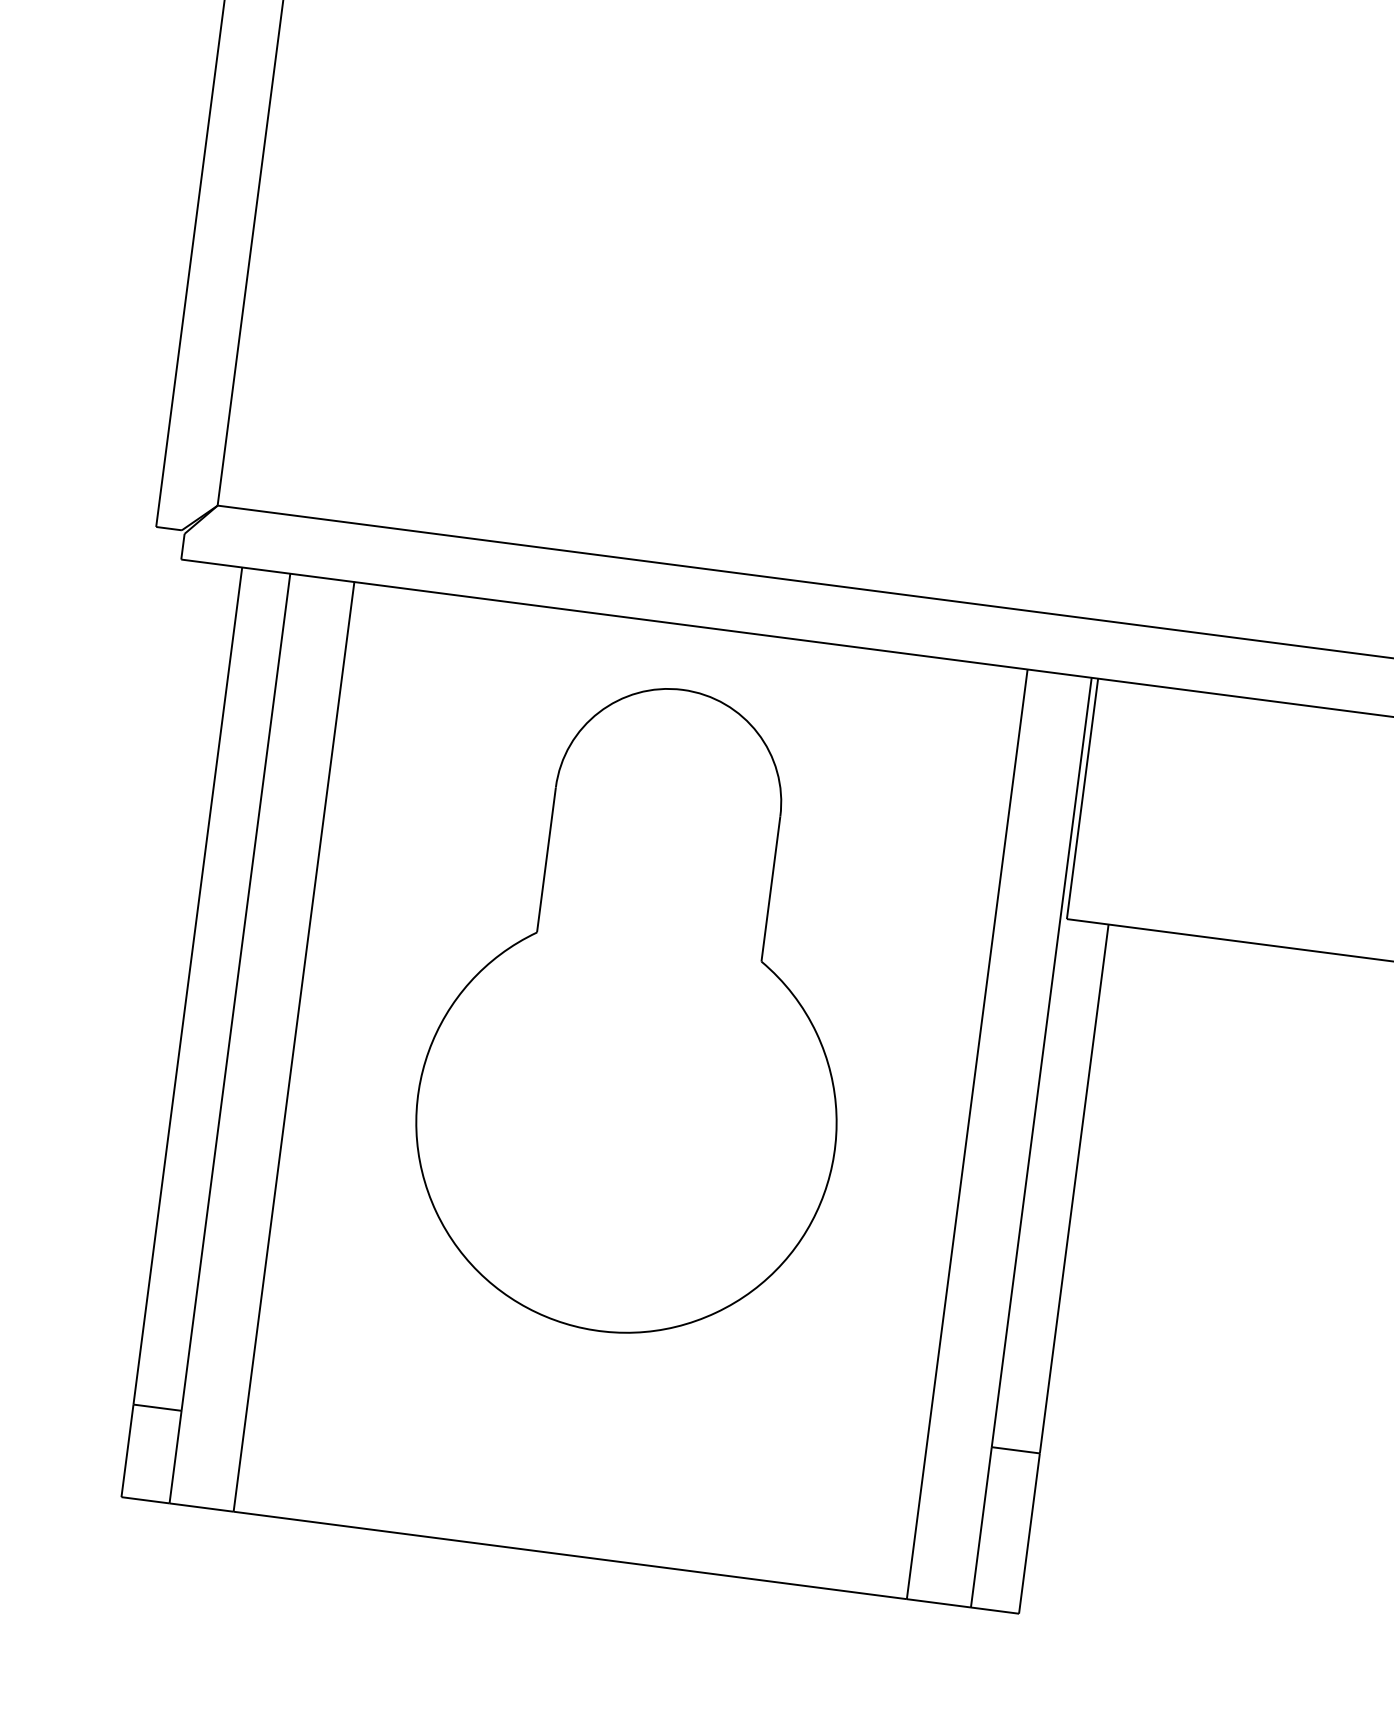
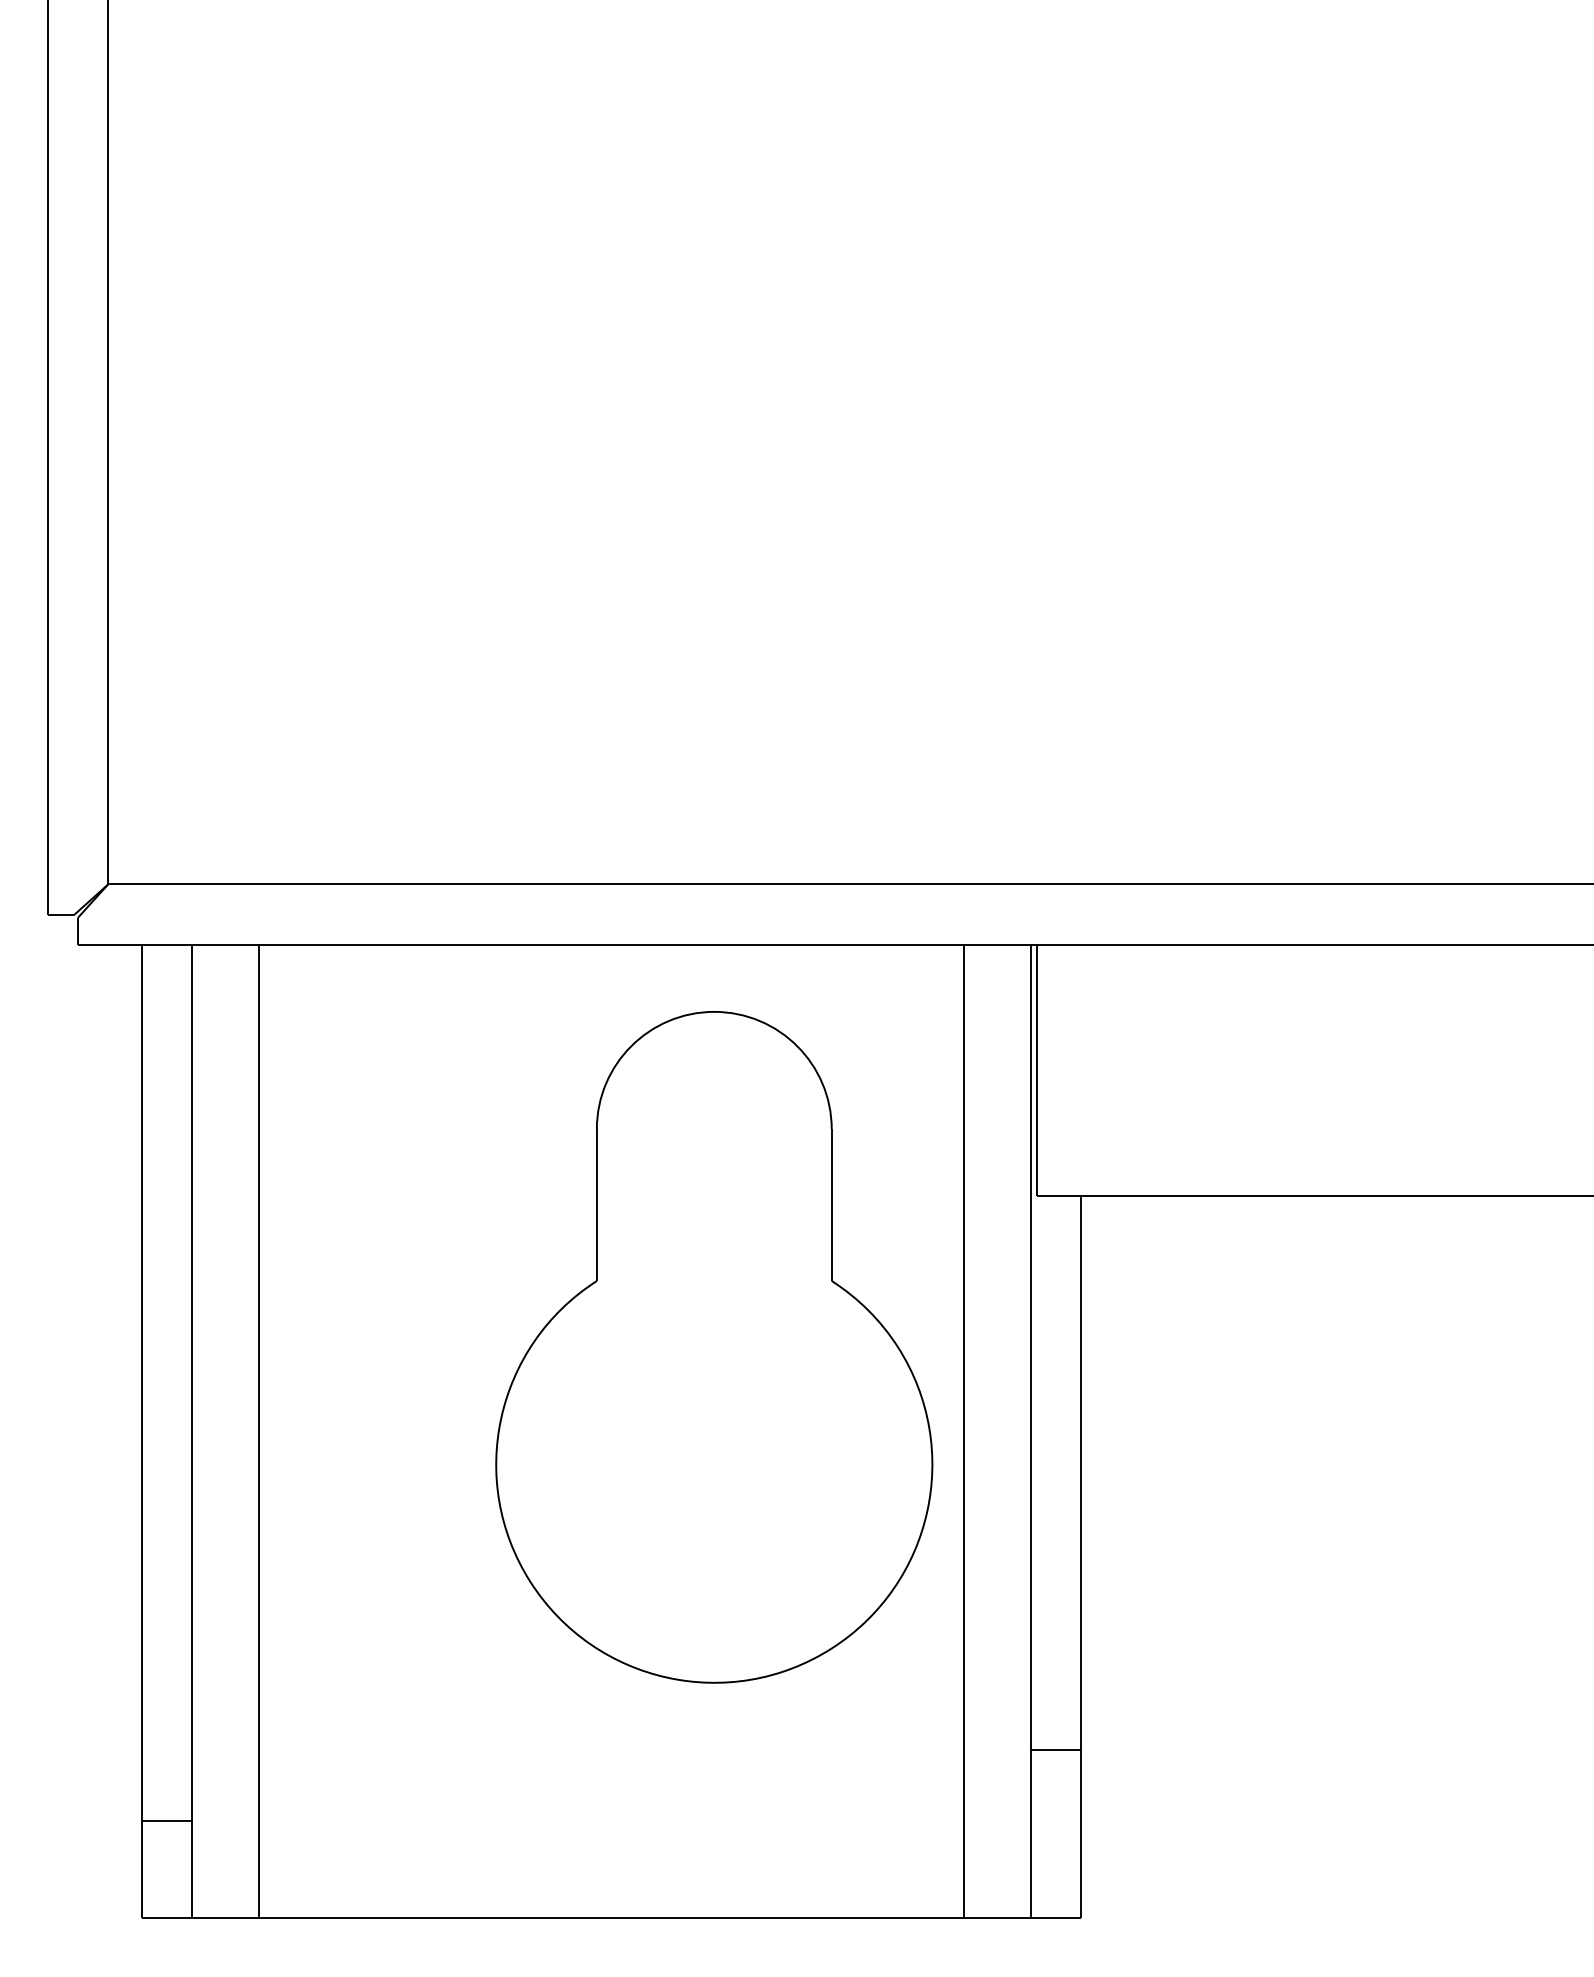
part: (641, 1010) -> (714, 1347), moved

